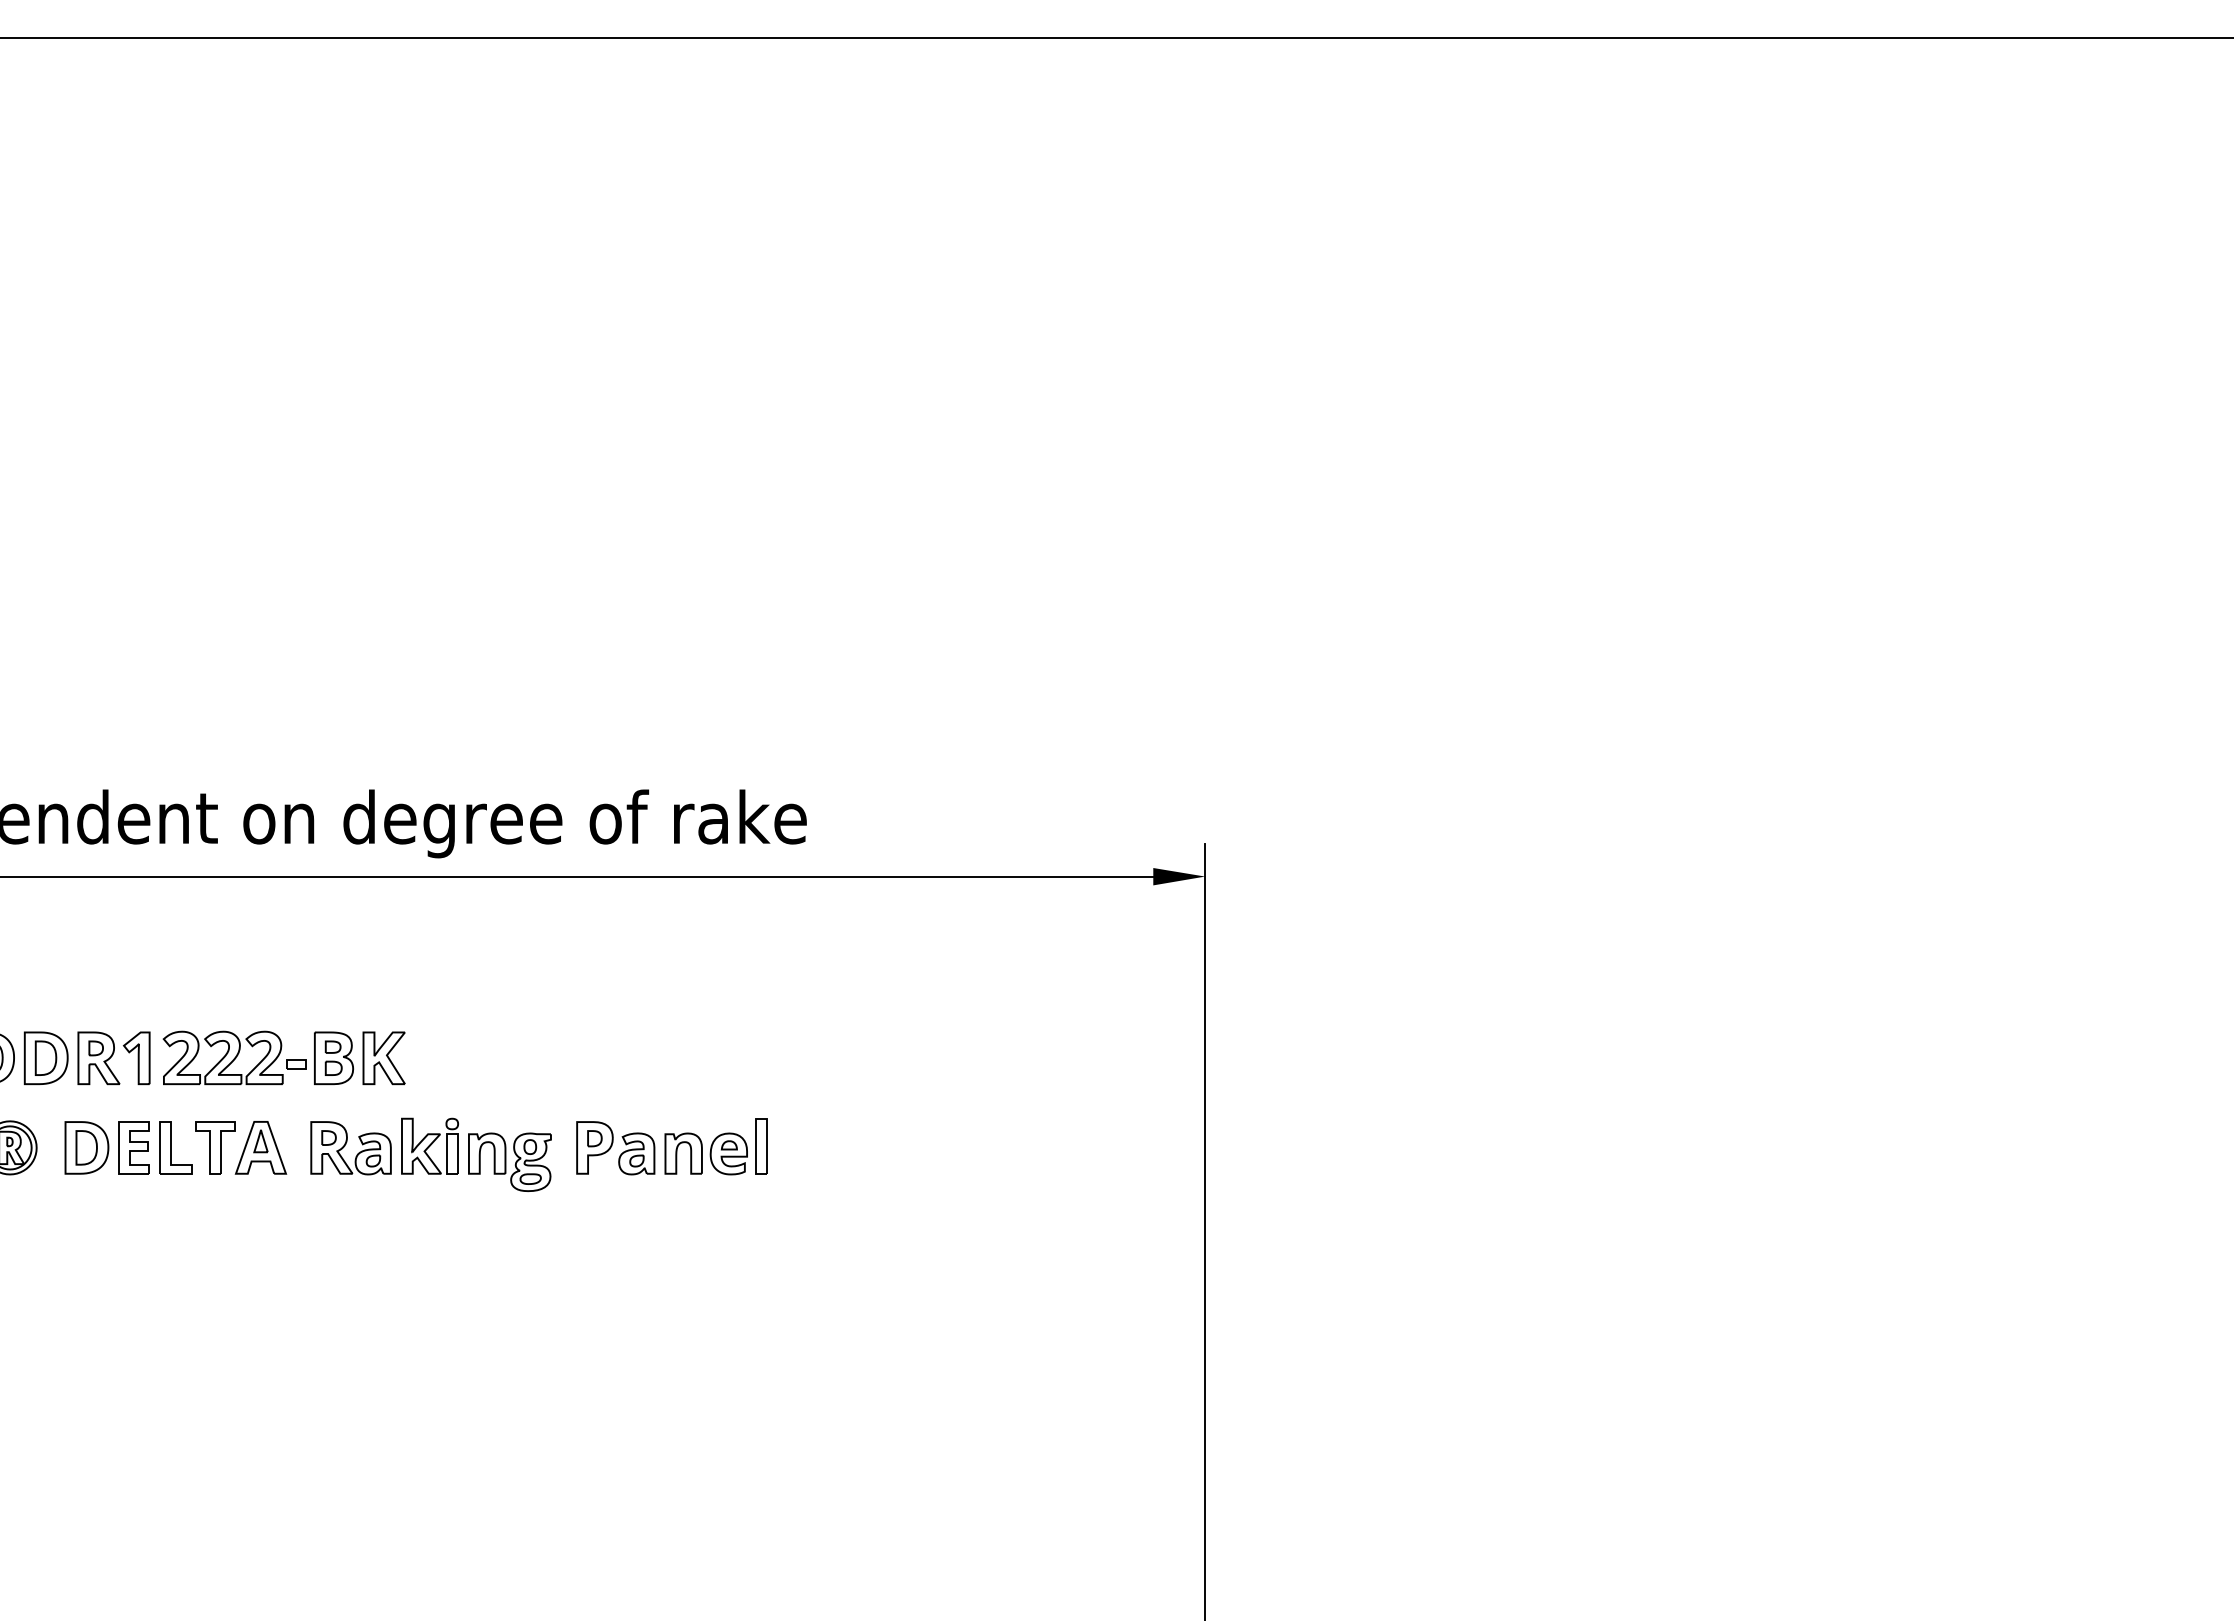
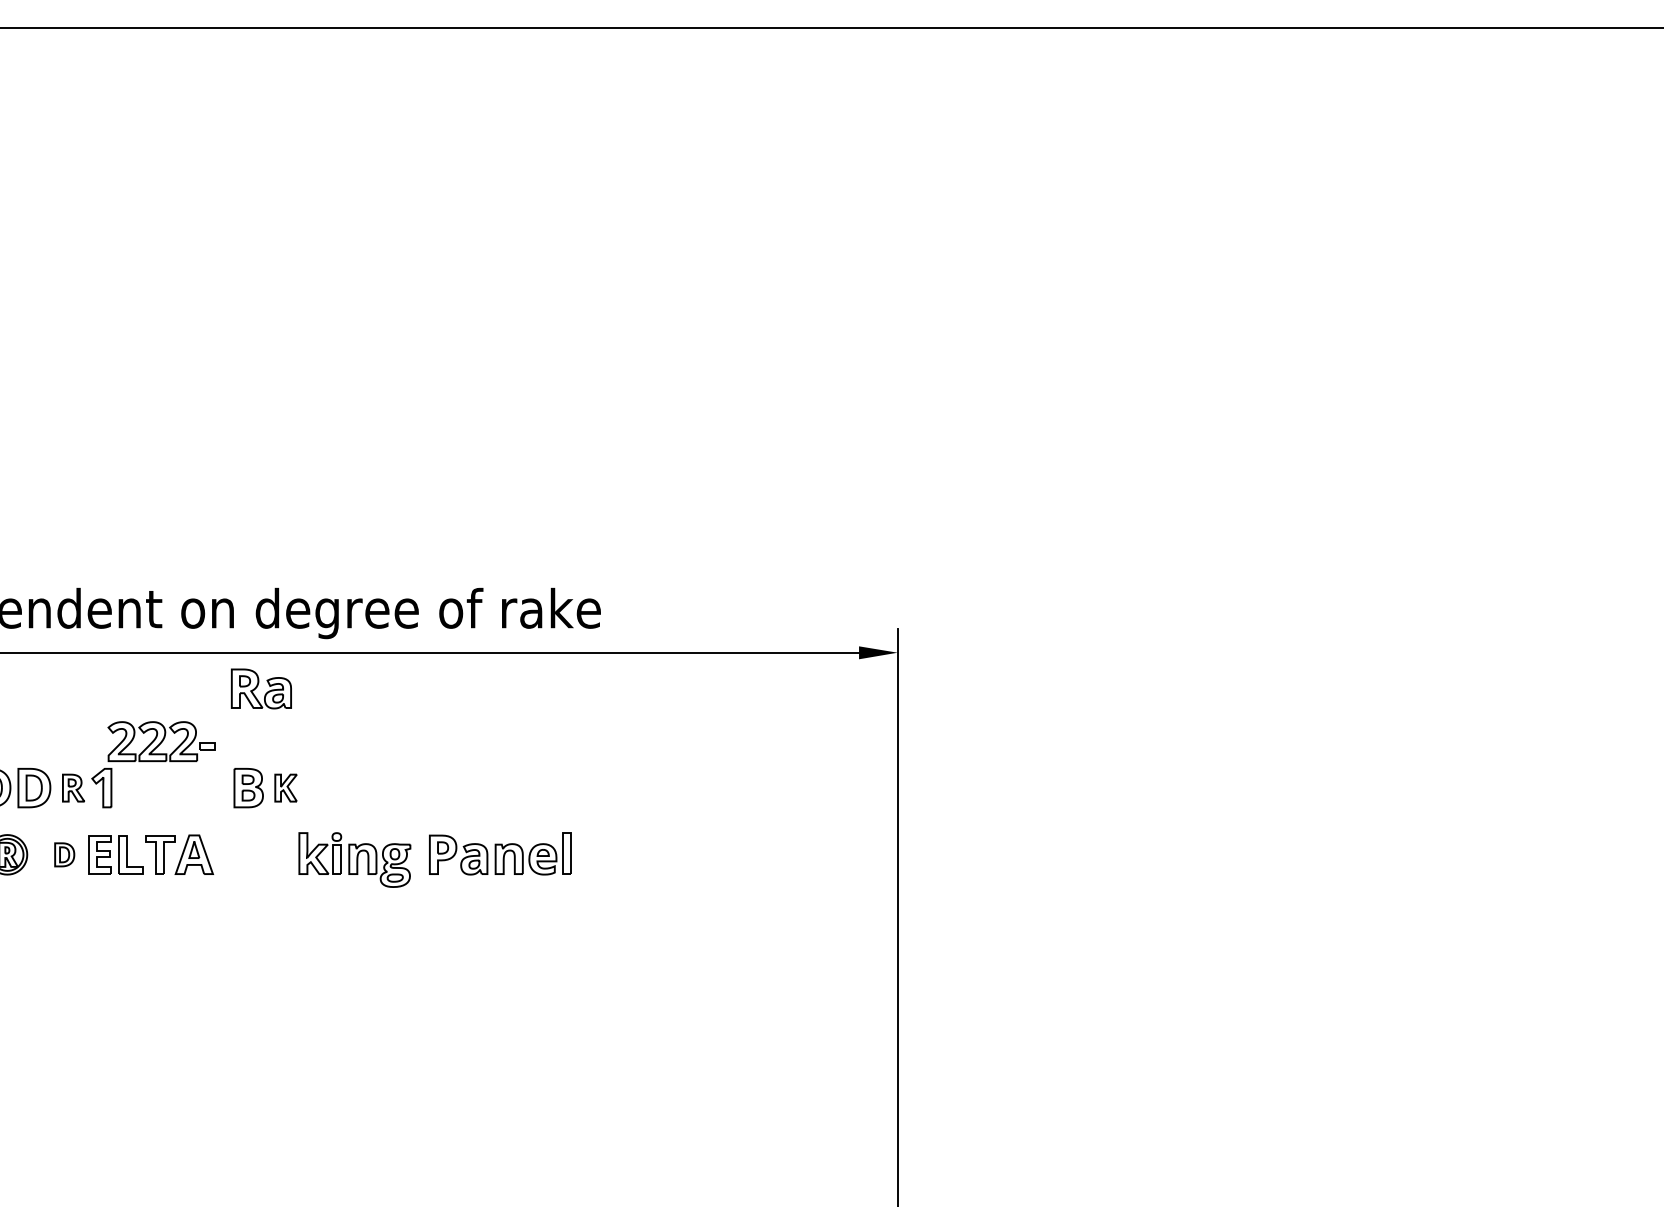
part: (234, 1057) -> (161, 741), moved
part: (98, 1058) -> (73, 788), size x0.7
part: (383, 1058) -> (285, 788), size x0.7
part: (86, 1147) -> (64, 854), size x0.6
part: (350, 1148) -> (261, 689), moved

